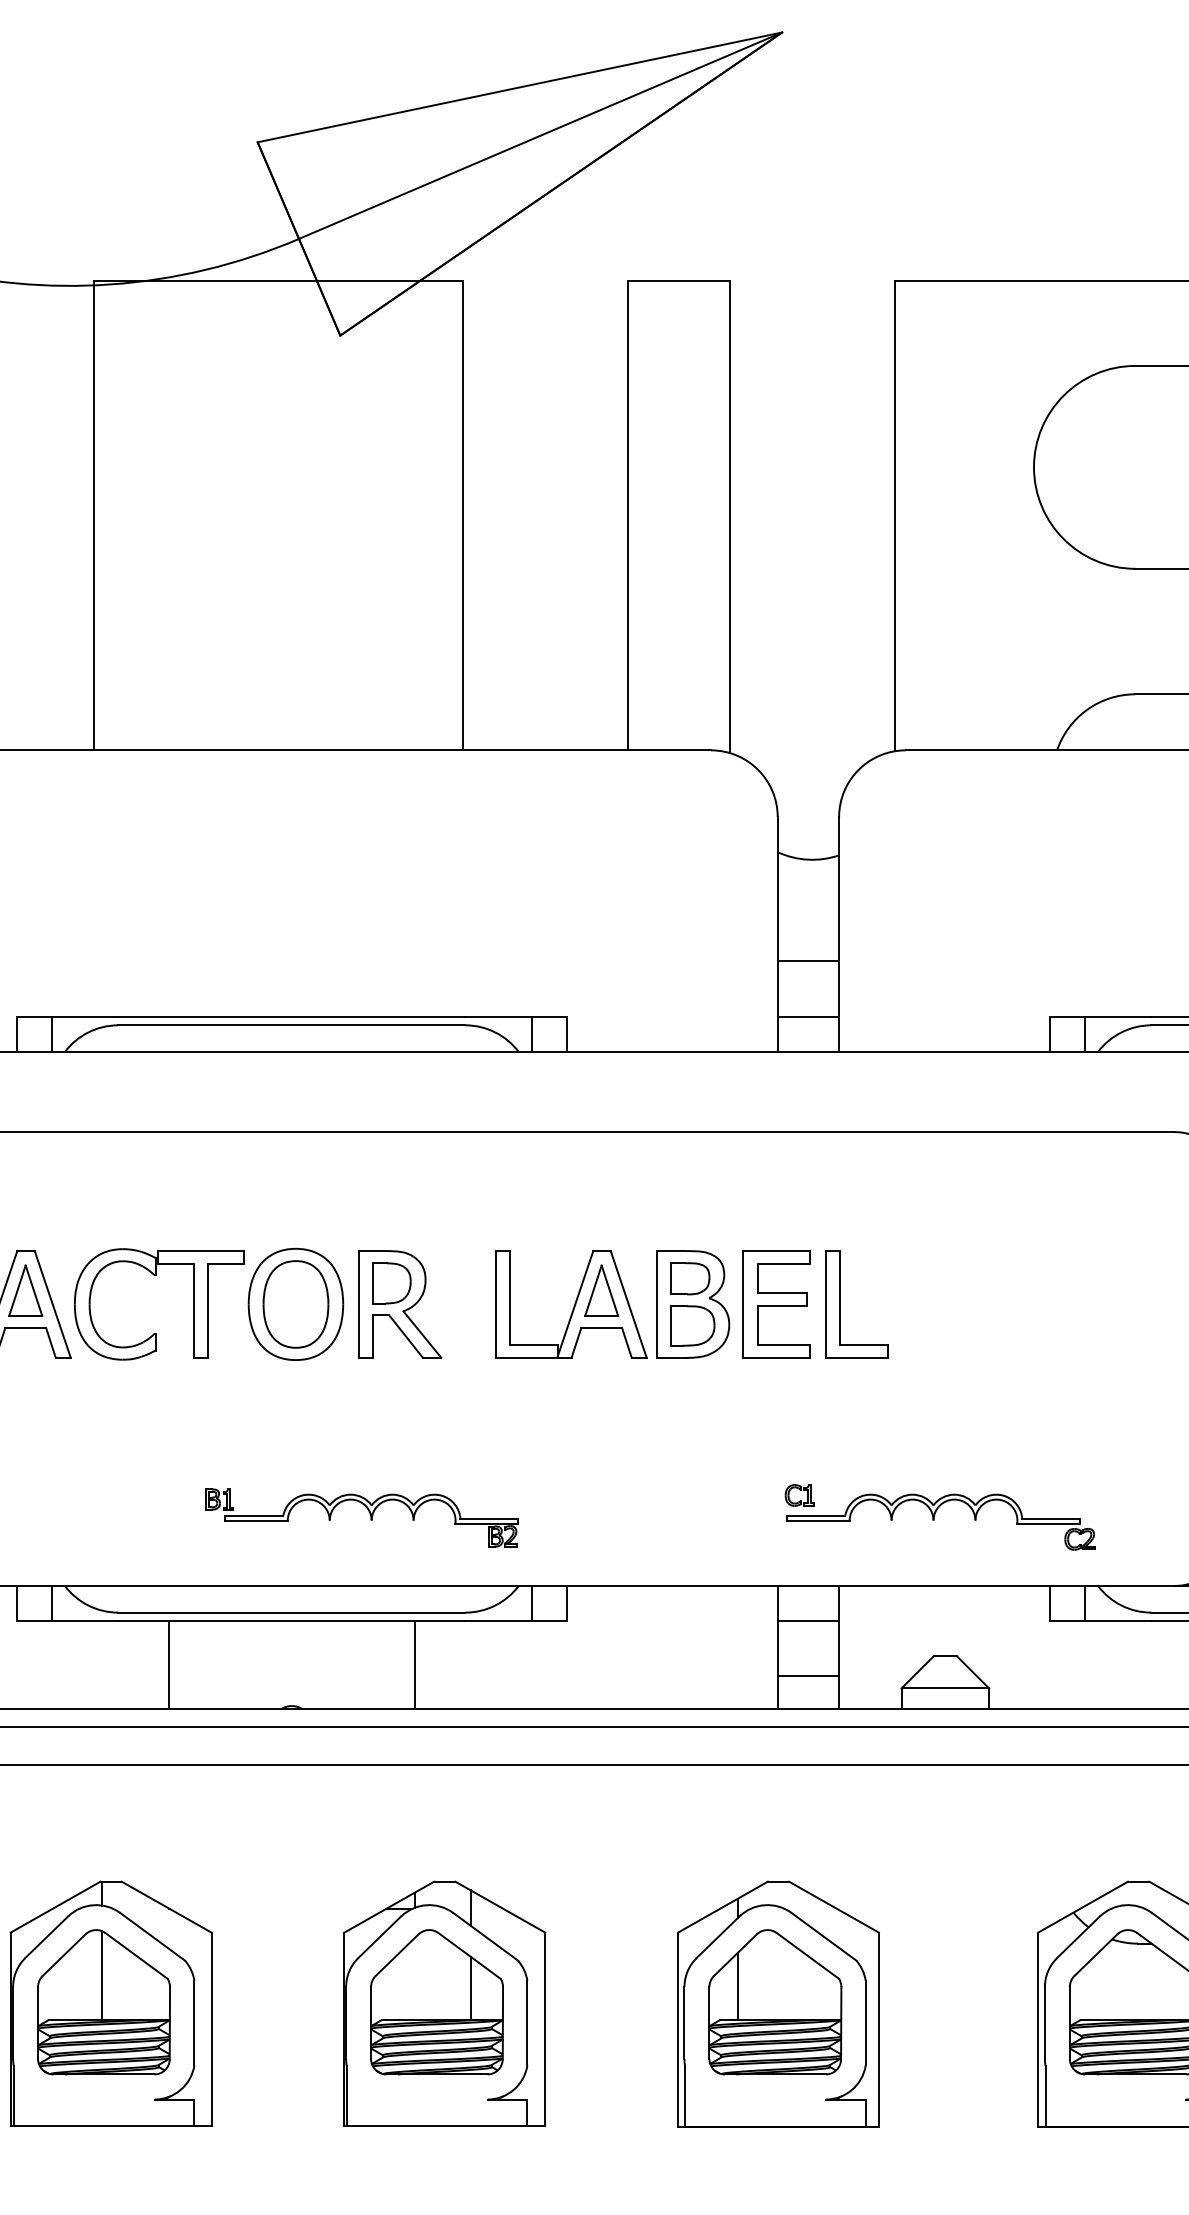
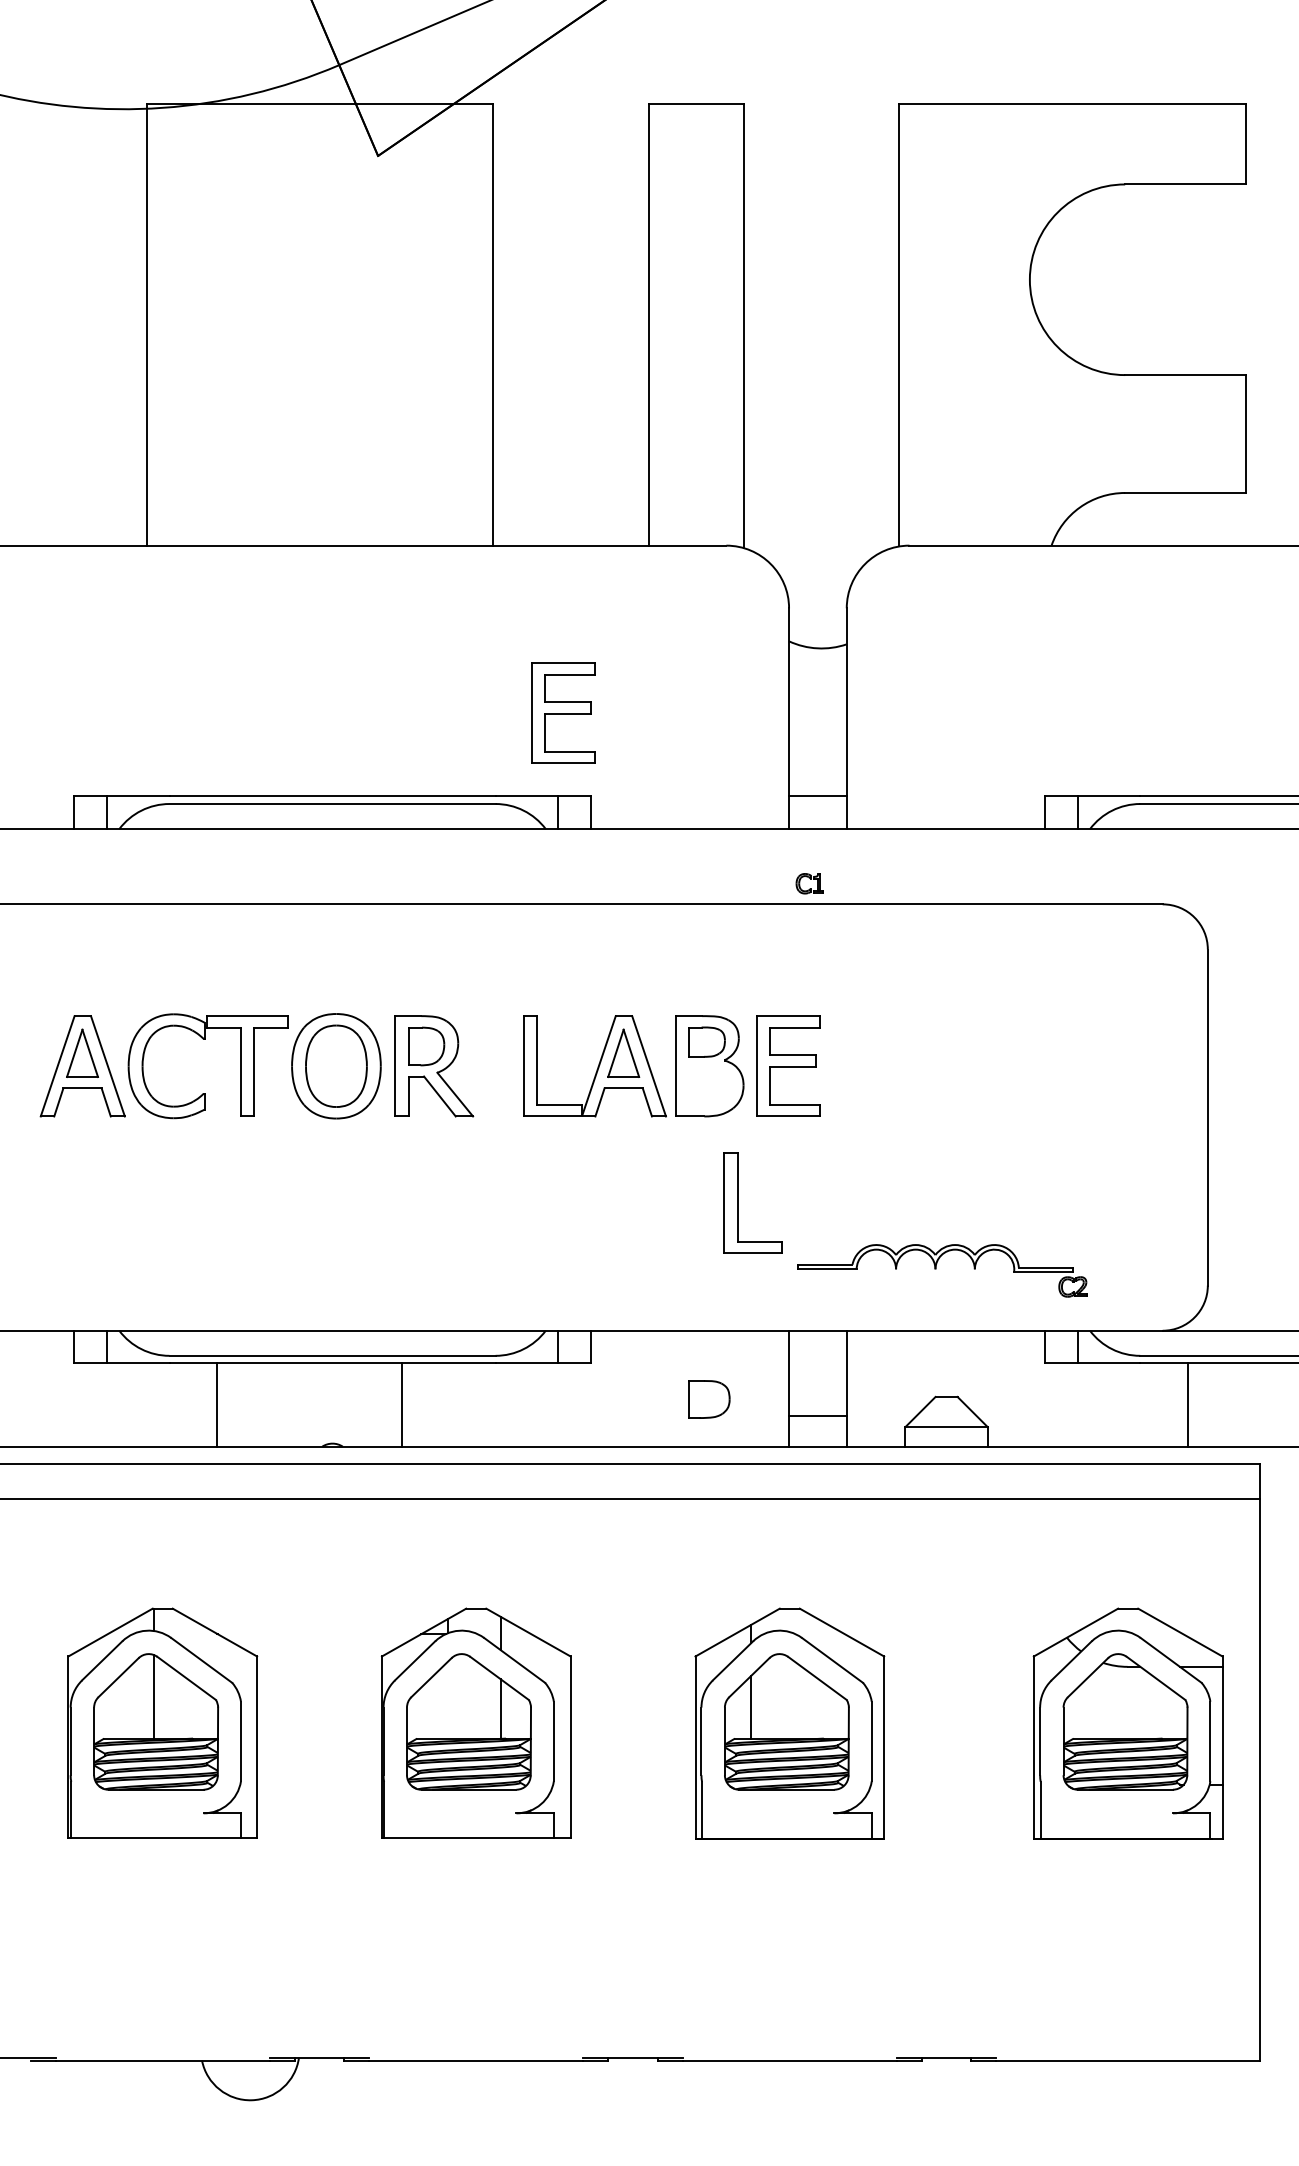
part: (537, 927) -> (563, 712), added
line: (807, 961) -> (817, 744), removed
part: (840, 1303) -> (738, 1202), moved
part: (693, 1325) -> (709, 1399), moved
part: (799, 1495) -> (809, 883), moved
part: (369, 1514) -> (405, 1263), removed
line: (807, 1620) -> (817, 1363), removed
line: (414, 1664) -> (401, 1404), moved

